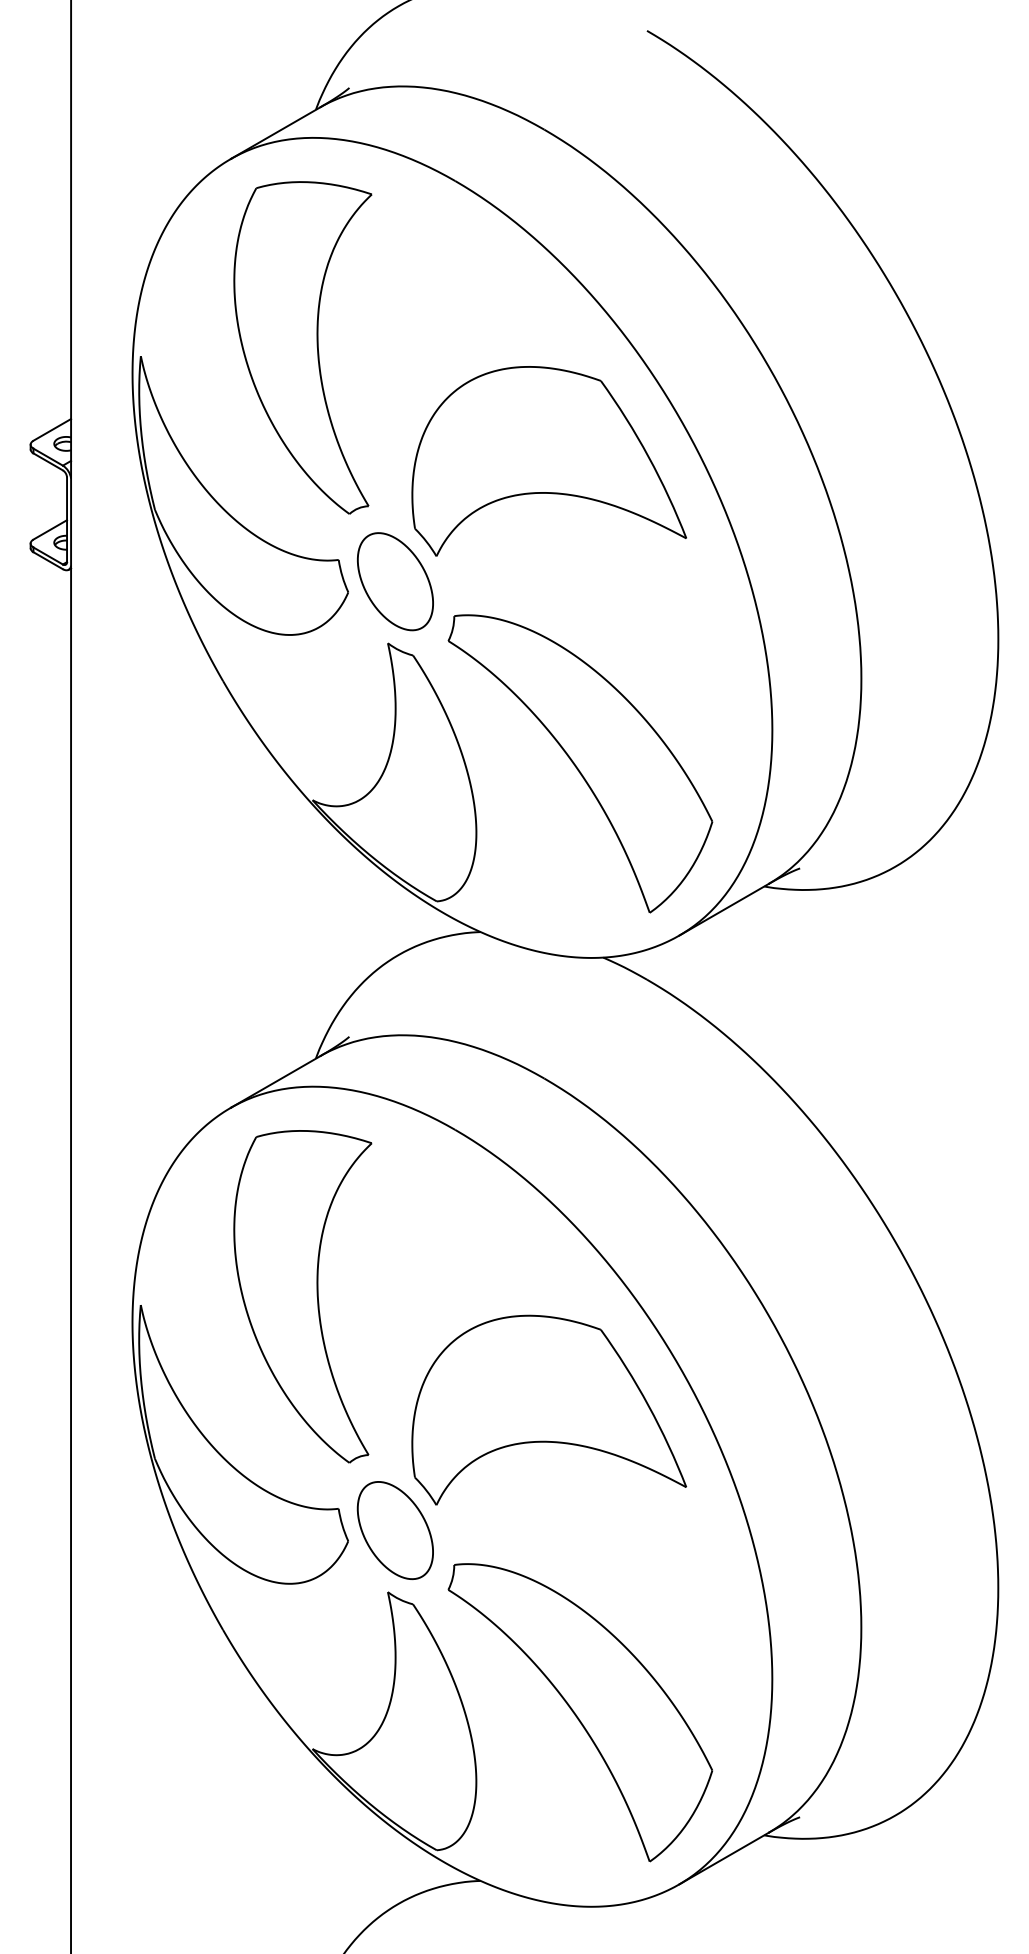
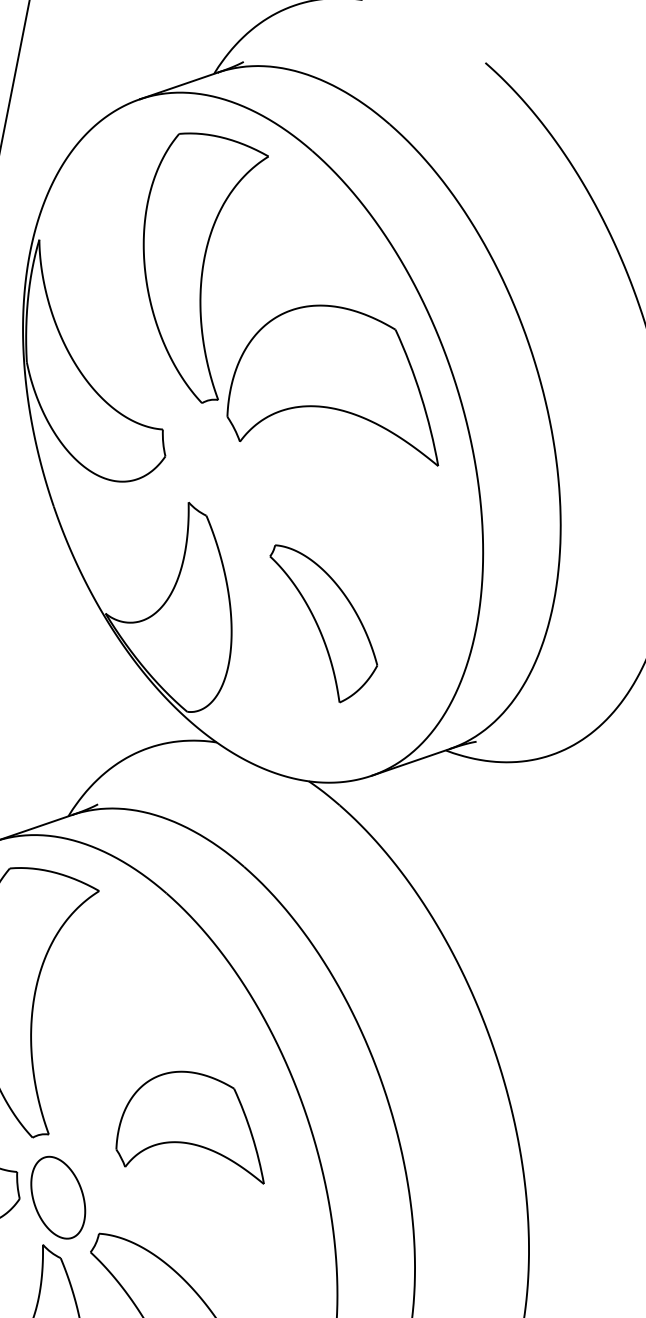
part: (302, 347) -> (190, 265), moved
part: (395, 581) -> (204, 455), removed
part: (580, 763) -> (320, 625), size x0.6
part: (549, 1409) -> (197, 1126), size x0.7

